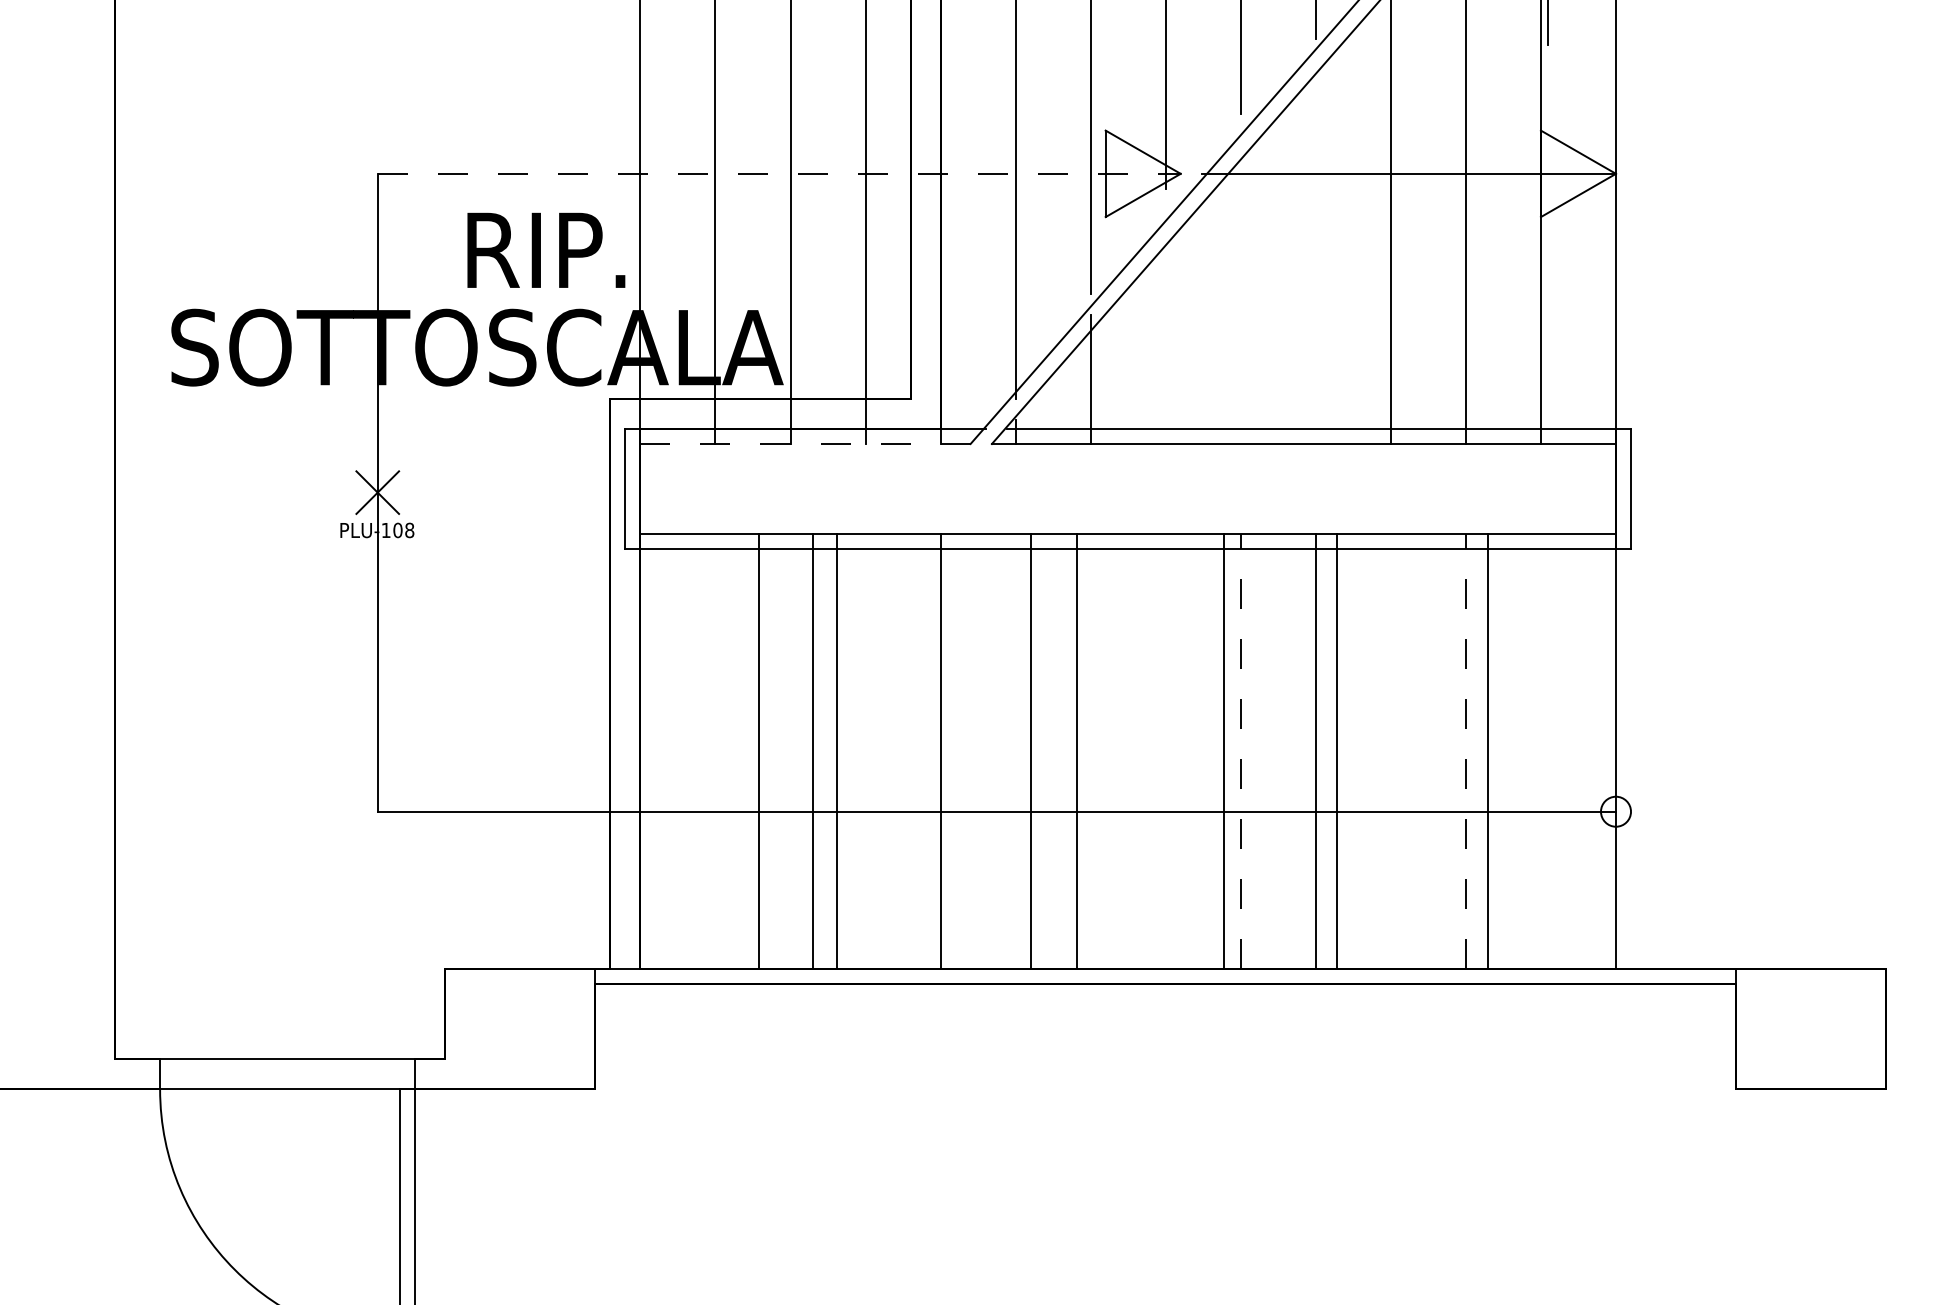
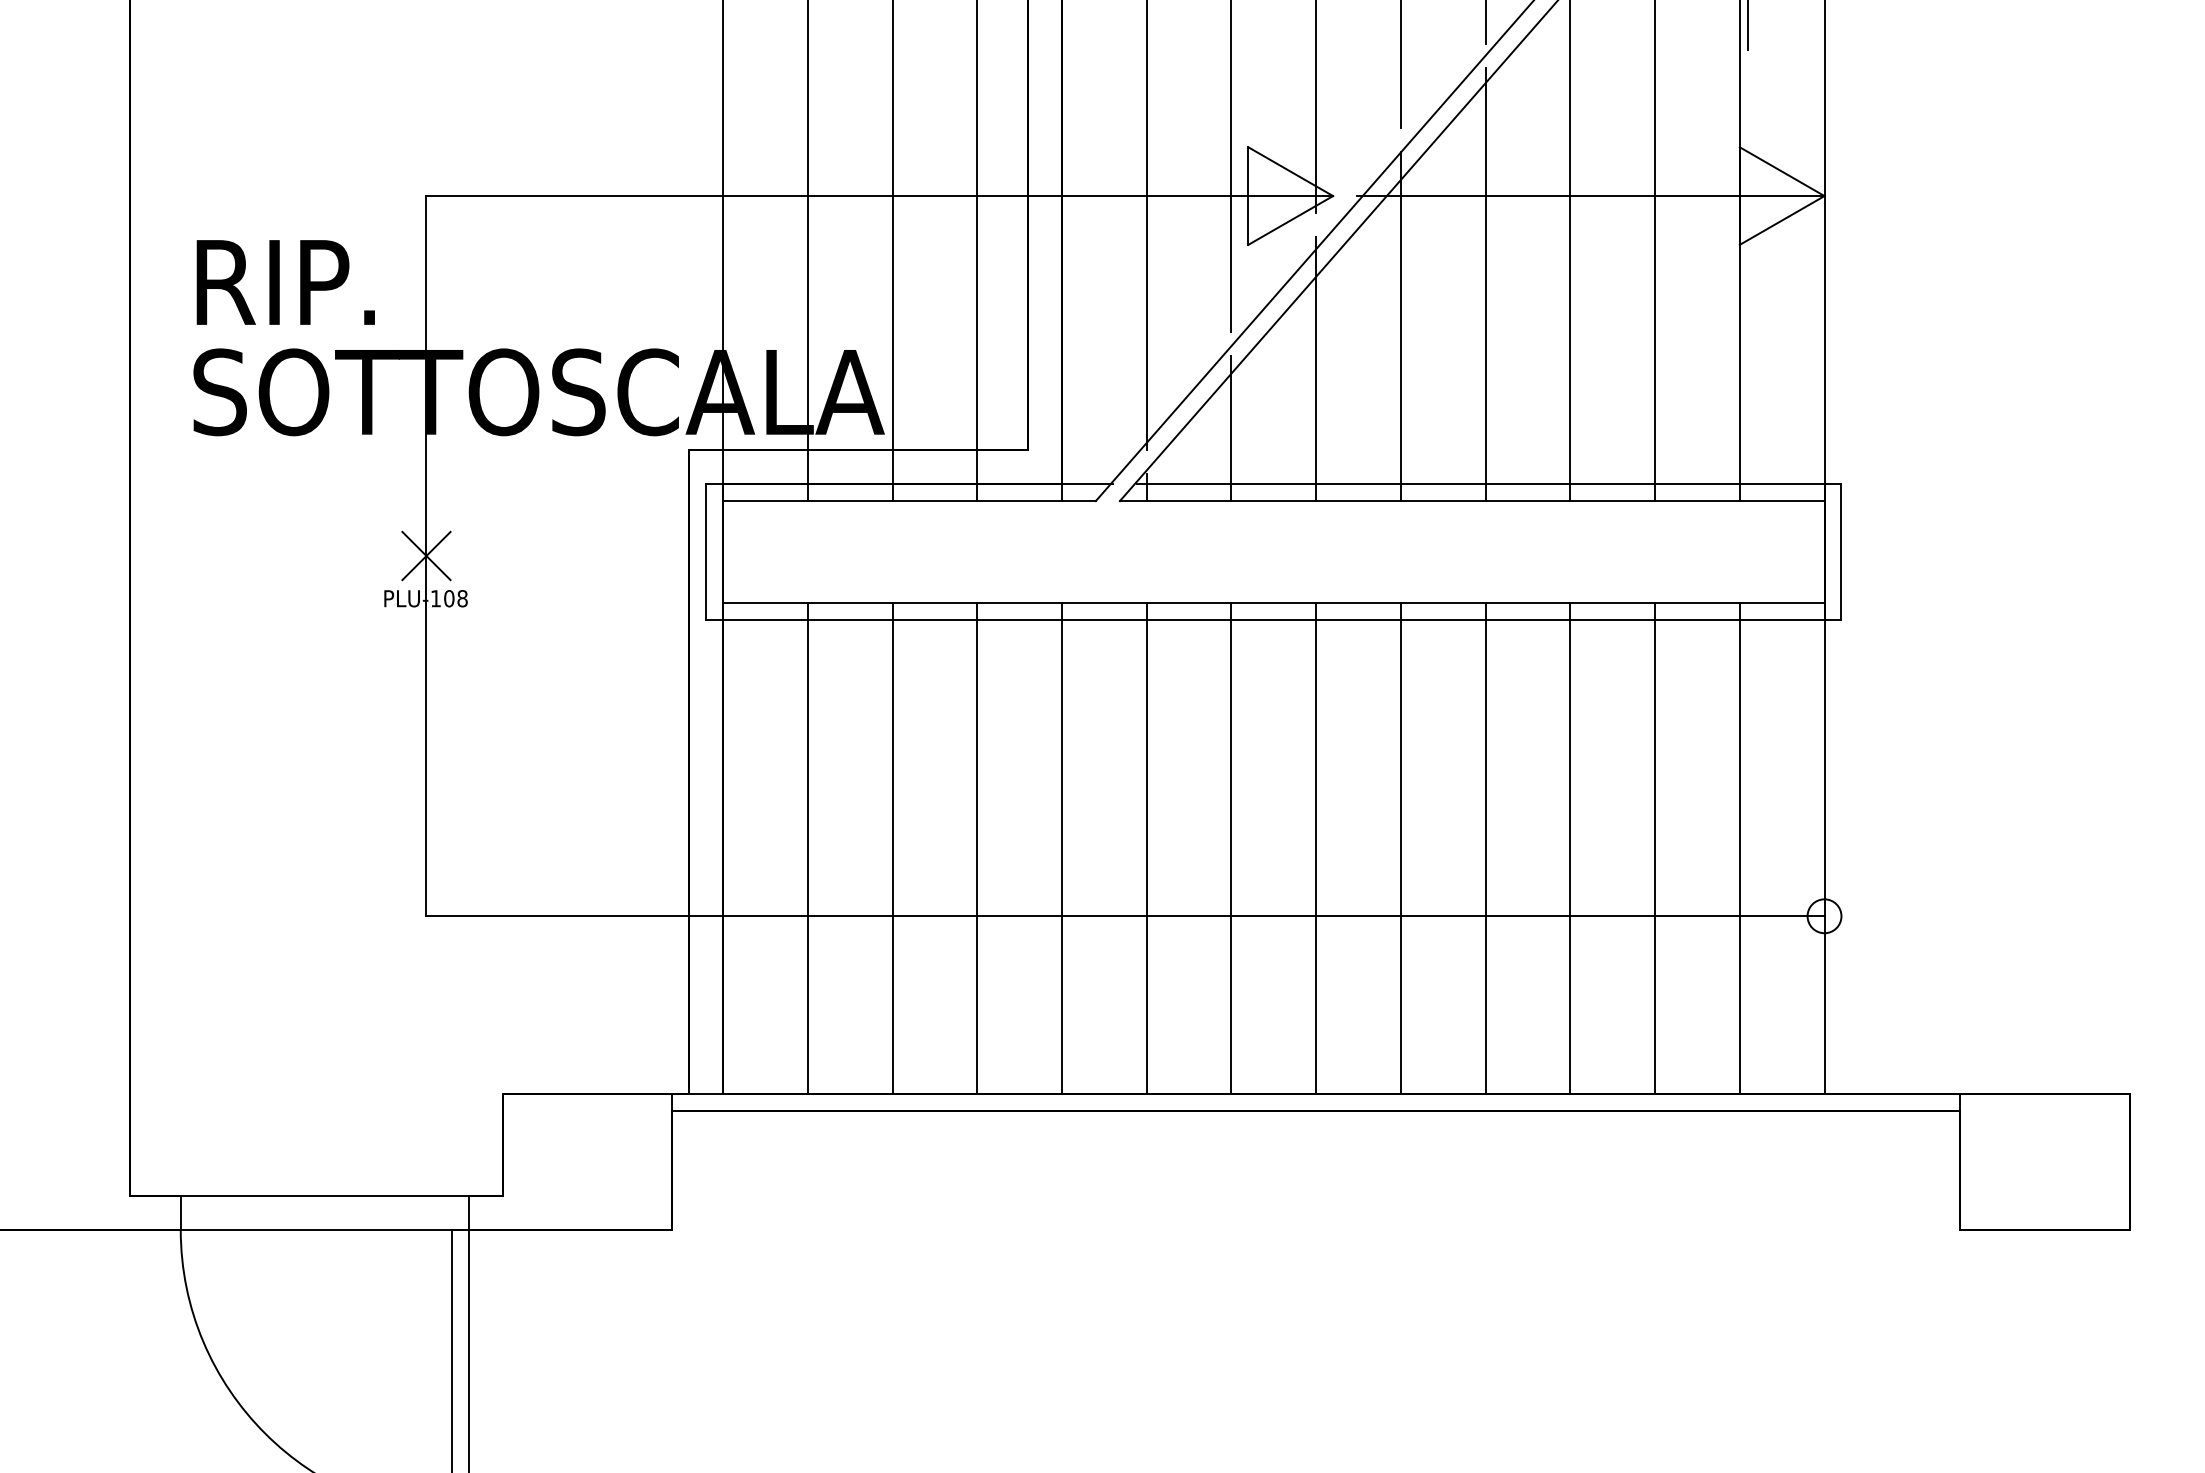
line: (779, 174) -> (880, 196), dashed -> solid
text: (546, 250) -> (285, 282), moved
line: (1315, 252) -> (1485, 284), added
line: (1240, 289) -> (1400, 326), added
line: (1166, 327) -> (1316, 369), added
line: (804, 444) -> (908, 501), dashed -> solid
line: (758, 751) -> (807, 848), moved
line: (813, 751) -> (977, 848), moved
line: (837, 751) -> (892, 848), moved
line: (1031, 751) -> (1231, 848), moved
line: (1076, 751) -> (1146, 848), moved
line: (1224, 751) -> (1316, 848), moved
line: (1240, 751) -> (1400, 848), dashed -> solid
line: (1336, 751) -> (1570, 848), moved
line: (1466, 751) -> (1655, 848), dashed -> solid
line: (1487, 751) -> (1739, 848), moved

